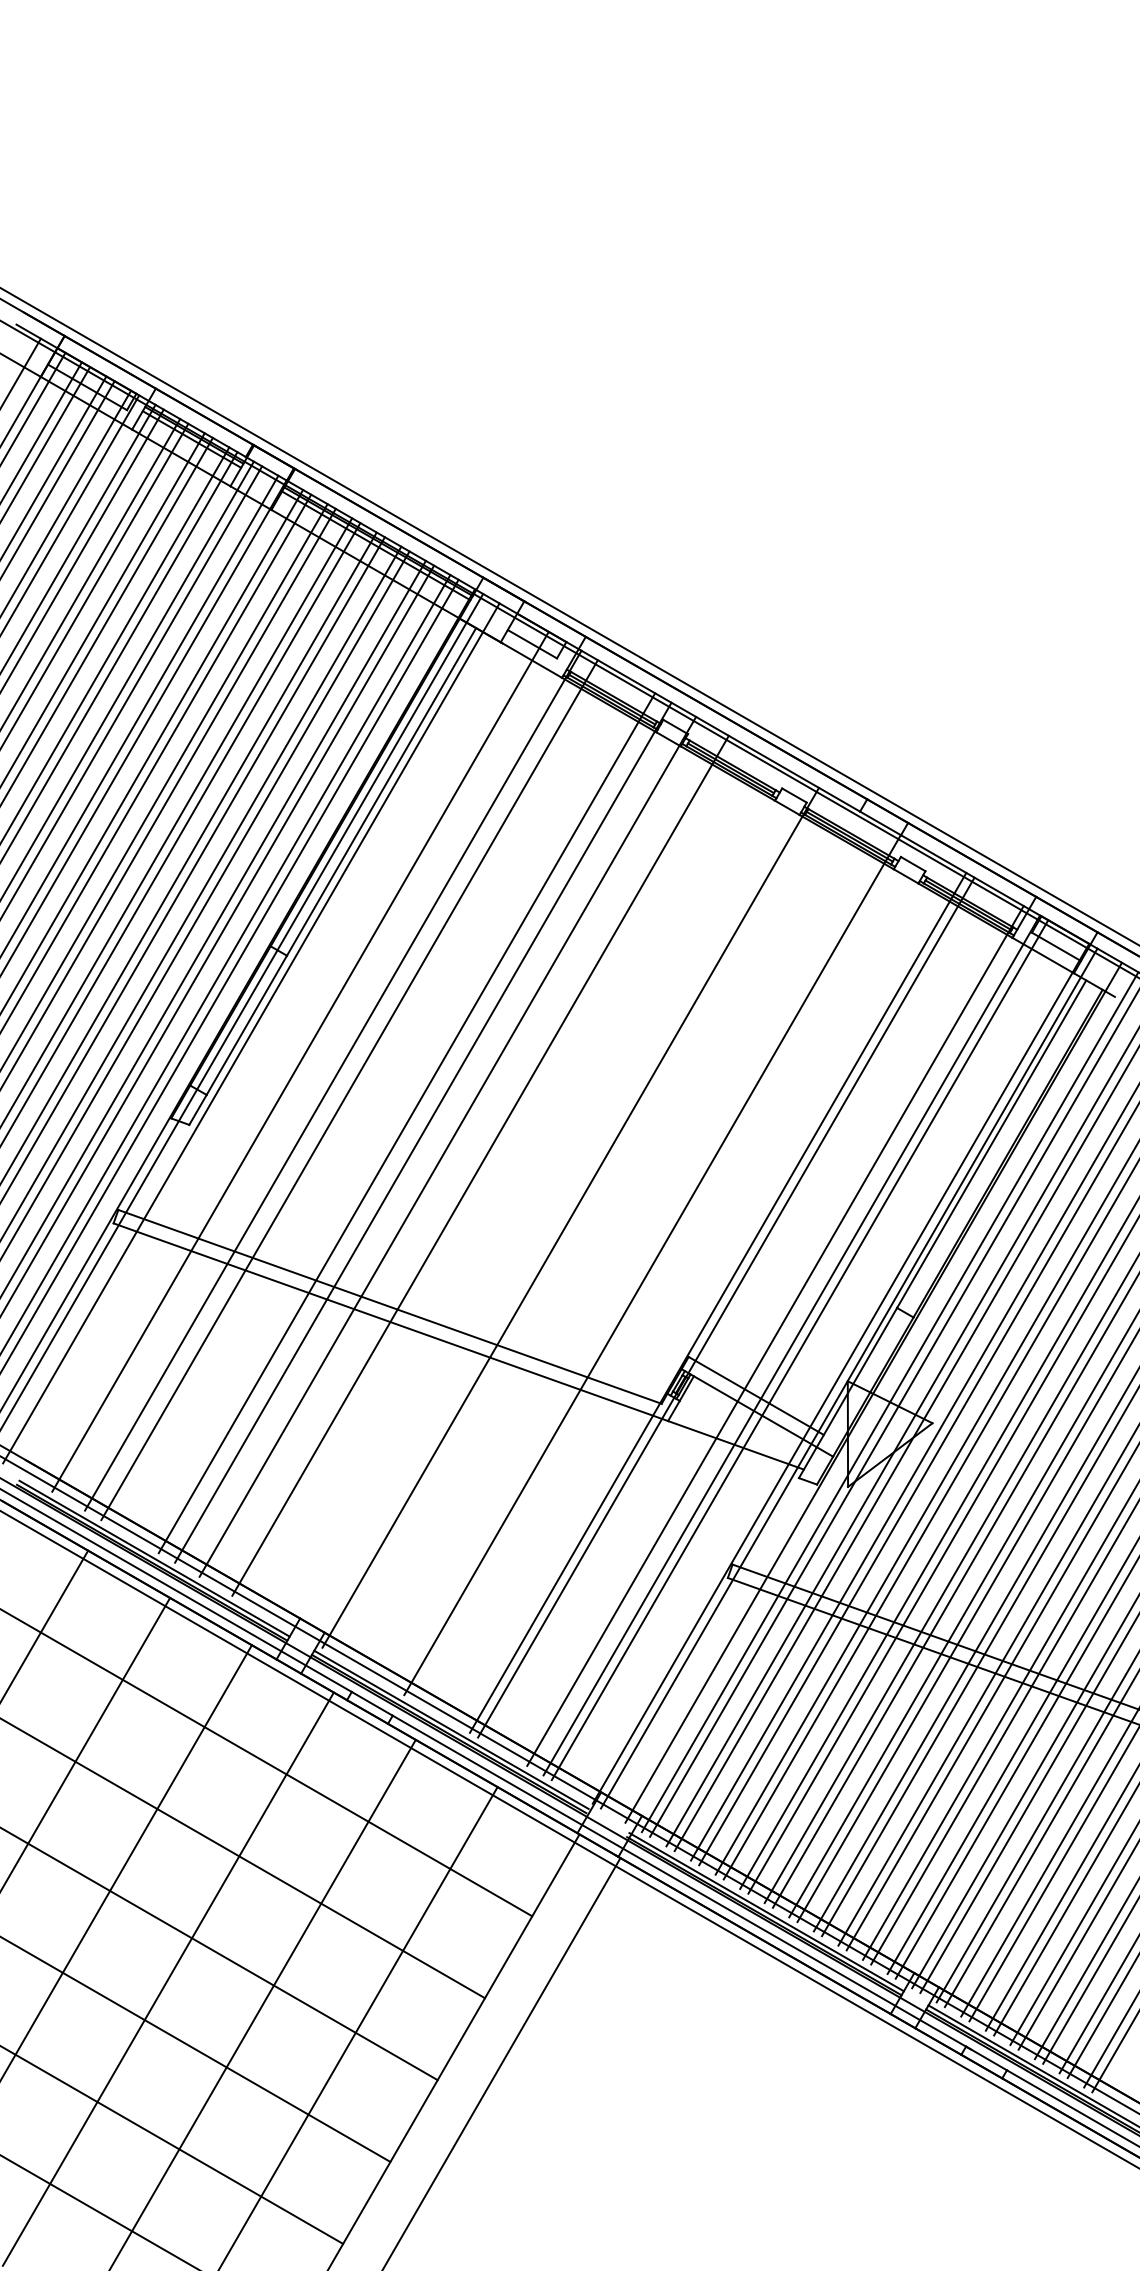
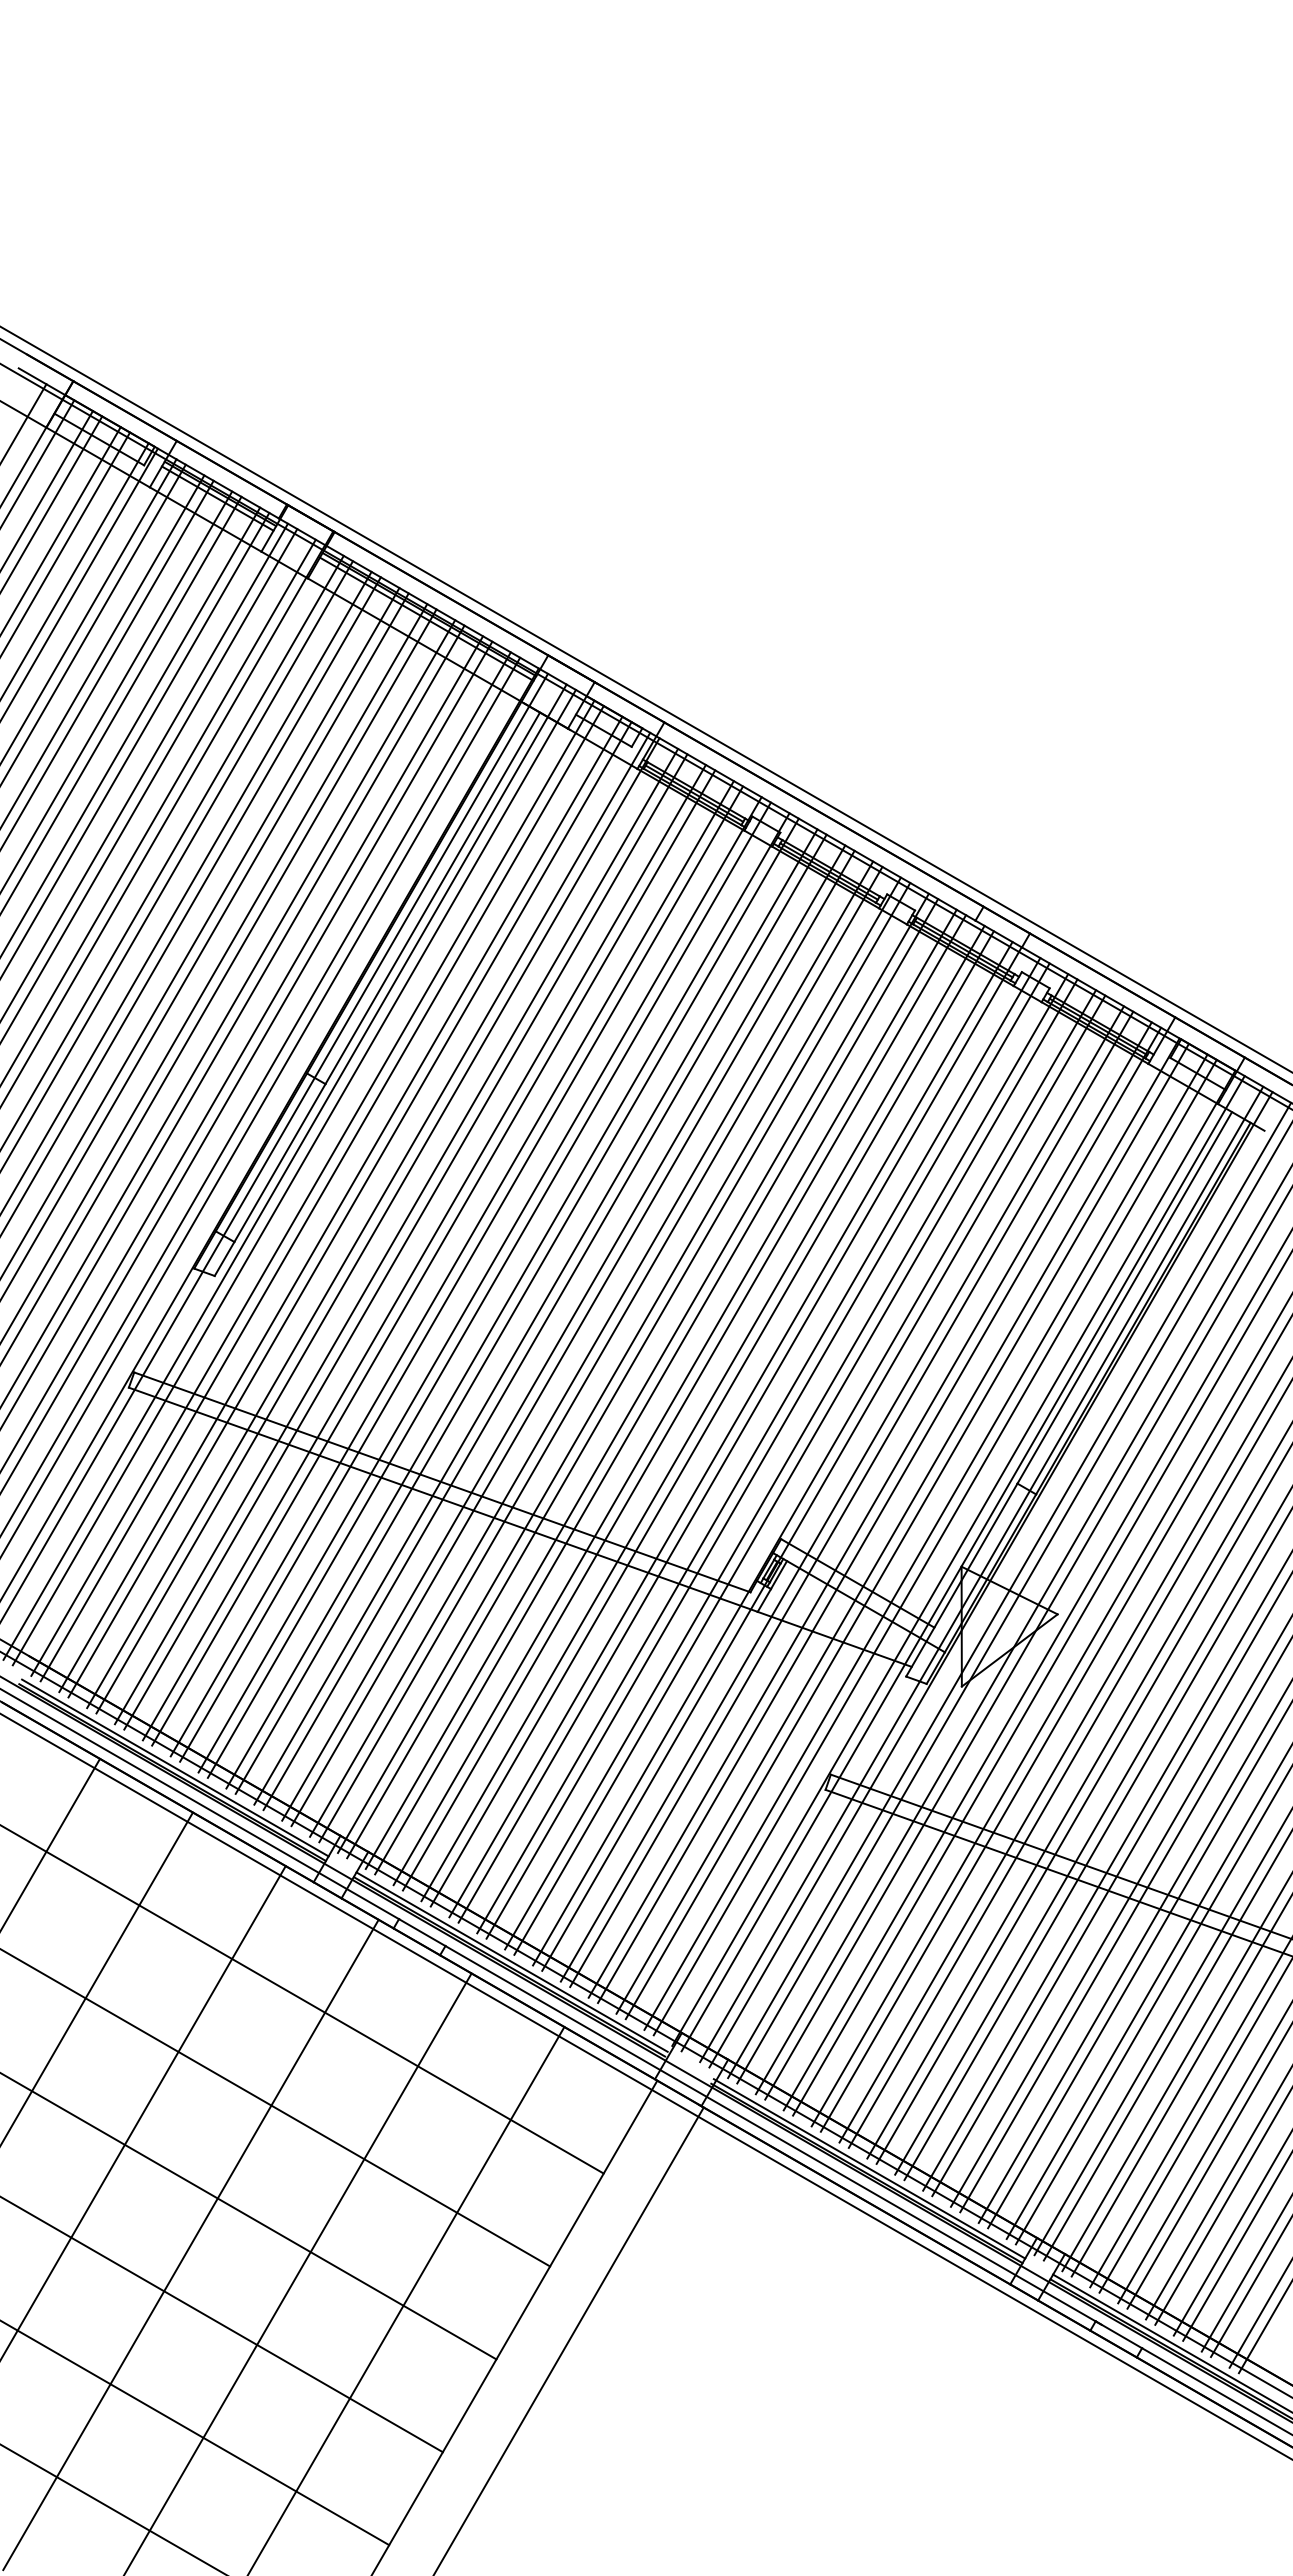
line: (258, 1038) -> (293, 1177), added
line: (275, 1046) -> (312, 1187), added
line: (283, 1052) -> (321, 1193), added
line: (308, 1066) -> (349, 1209), added
line: (324, 1075) -> (368, 1220), added
line: (357, 1094) -> (405, 1241), added
line: (373, 1104) -> (423, 1252), added
line: (382, 1108) -> (433, 1257), added
line: (398, 1118) -> (451, 1268), added
line: (431, 1136) -> (489, 1289), added
line: (455, 1150) -> (516, 1305), added
line: (472, 1160) -> (535, 1316), added
line: (496, 1174) -> (563, 1332), added
line: (504, 1180) -> (572, 1338), added
line: (521, 1188) -> (591, 1348), added
line: (529, 1194) -> (600, 1354), added
line: (545, 1202) -> (618, 1364), added
line: (554, 1208) -> (628, 1370), added
line: (578, 1222) -> (656, 1386), added
line: (594, 1232) -> (674, 1397), added
line: (603, 1236) -> (684, 1402), added
line: (619, 1246) -> (702, 1413), added
line: (627, 1250) -> (711, 1418), added
line: (644, 1260) -> (730, 1429), added
line: (668, 1274) -> (758, 1445), added
line: (676, 1278) -> (767, 1450), added
line: (693, 1288) -> (786, 1461), added
line: (701, 1292) -> (795, 1466), added
line: (741, 1316) -> (841, 1493), added
line: (750, 1321) -> (851, 1499), added
line: (766, 1330) -> (869, 1509), added
line: (815, 1359) -> (925, 1541), added
line: (823, 1364) -> (934, 1547), added
line: (865, 1388) -> (981, 1574), added

